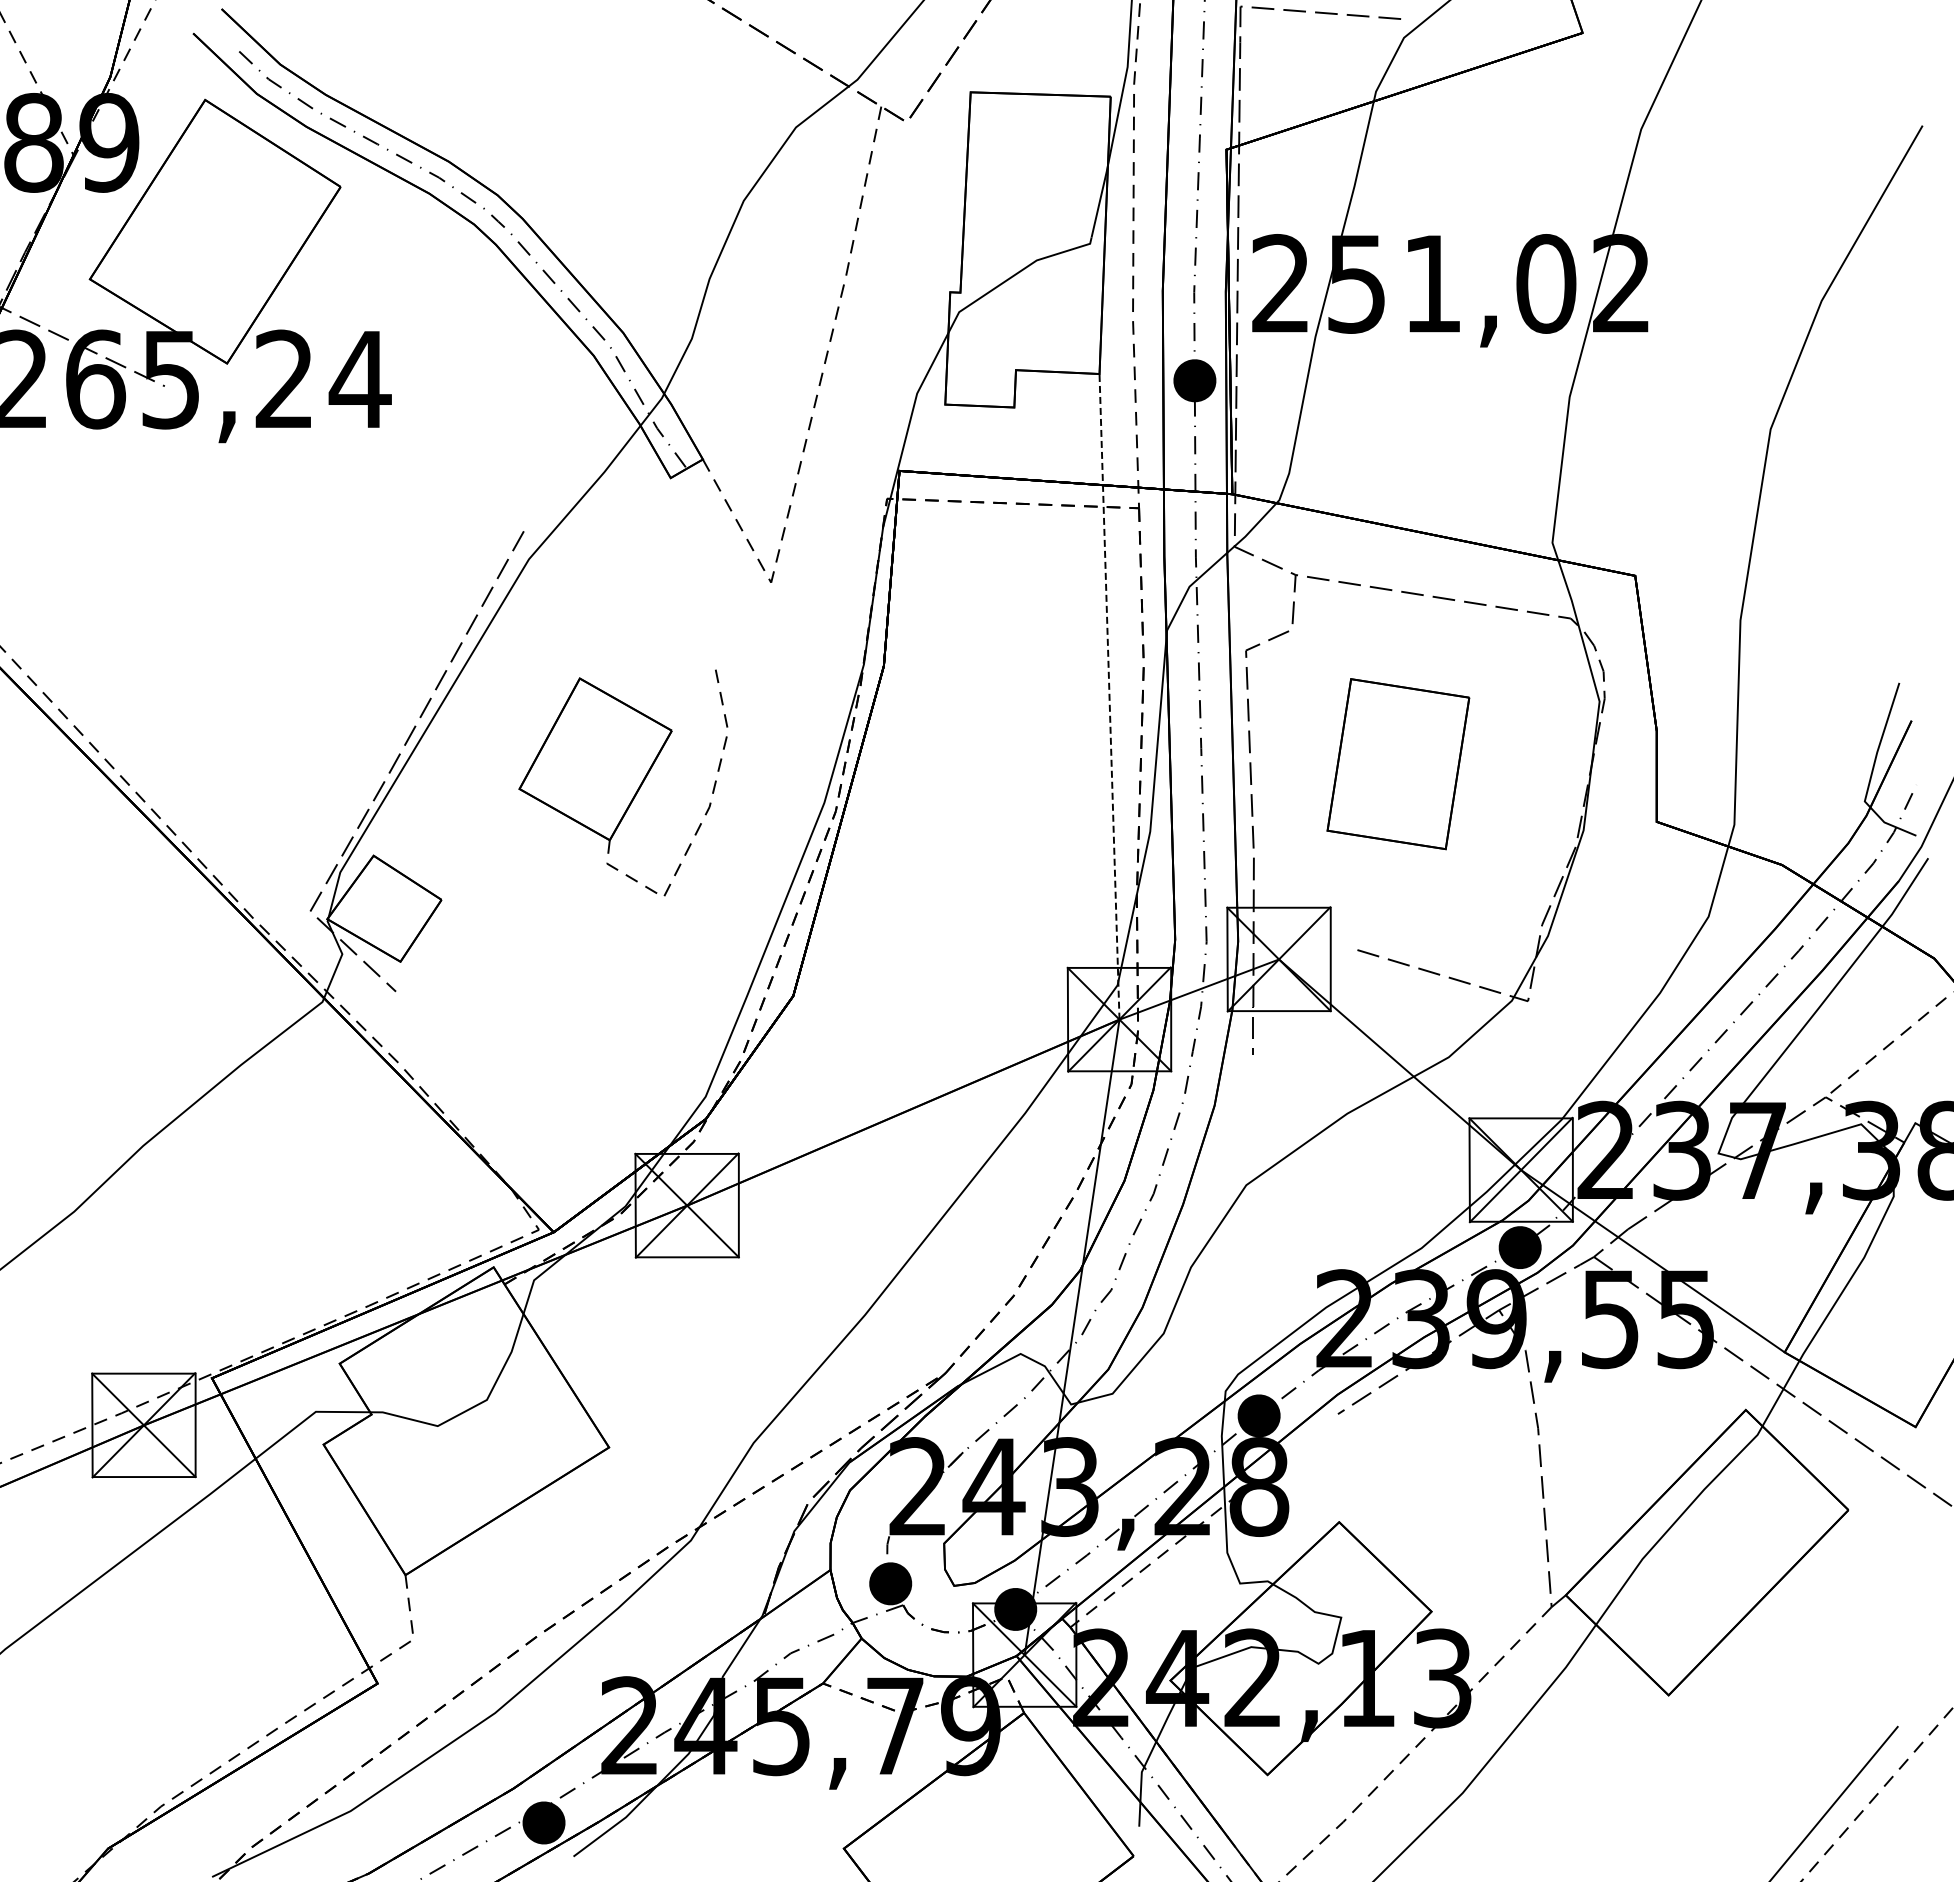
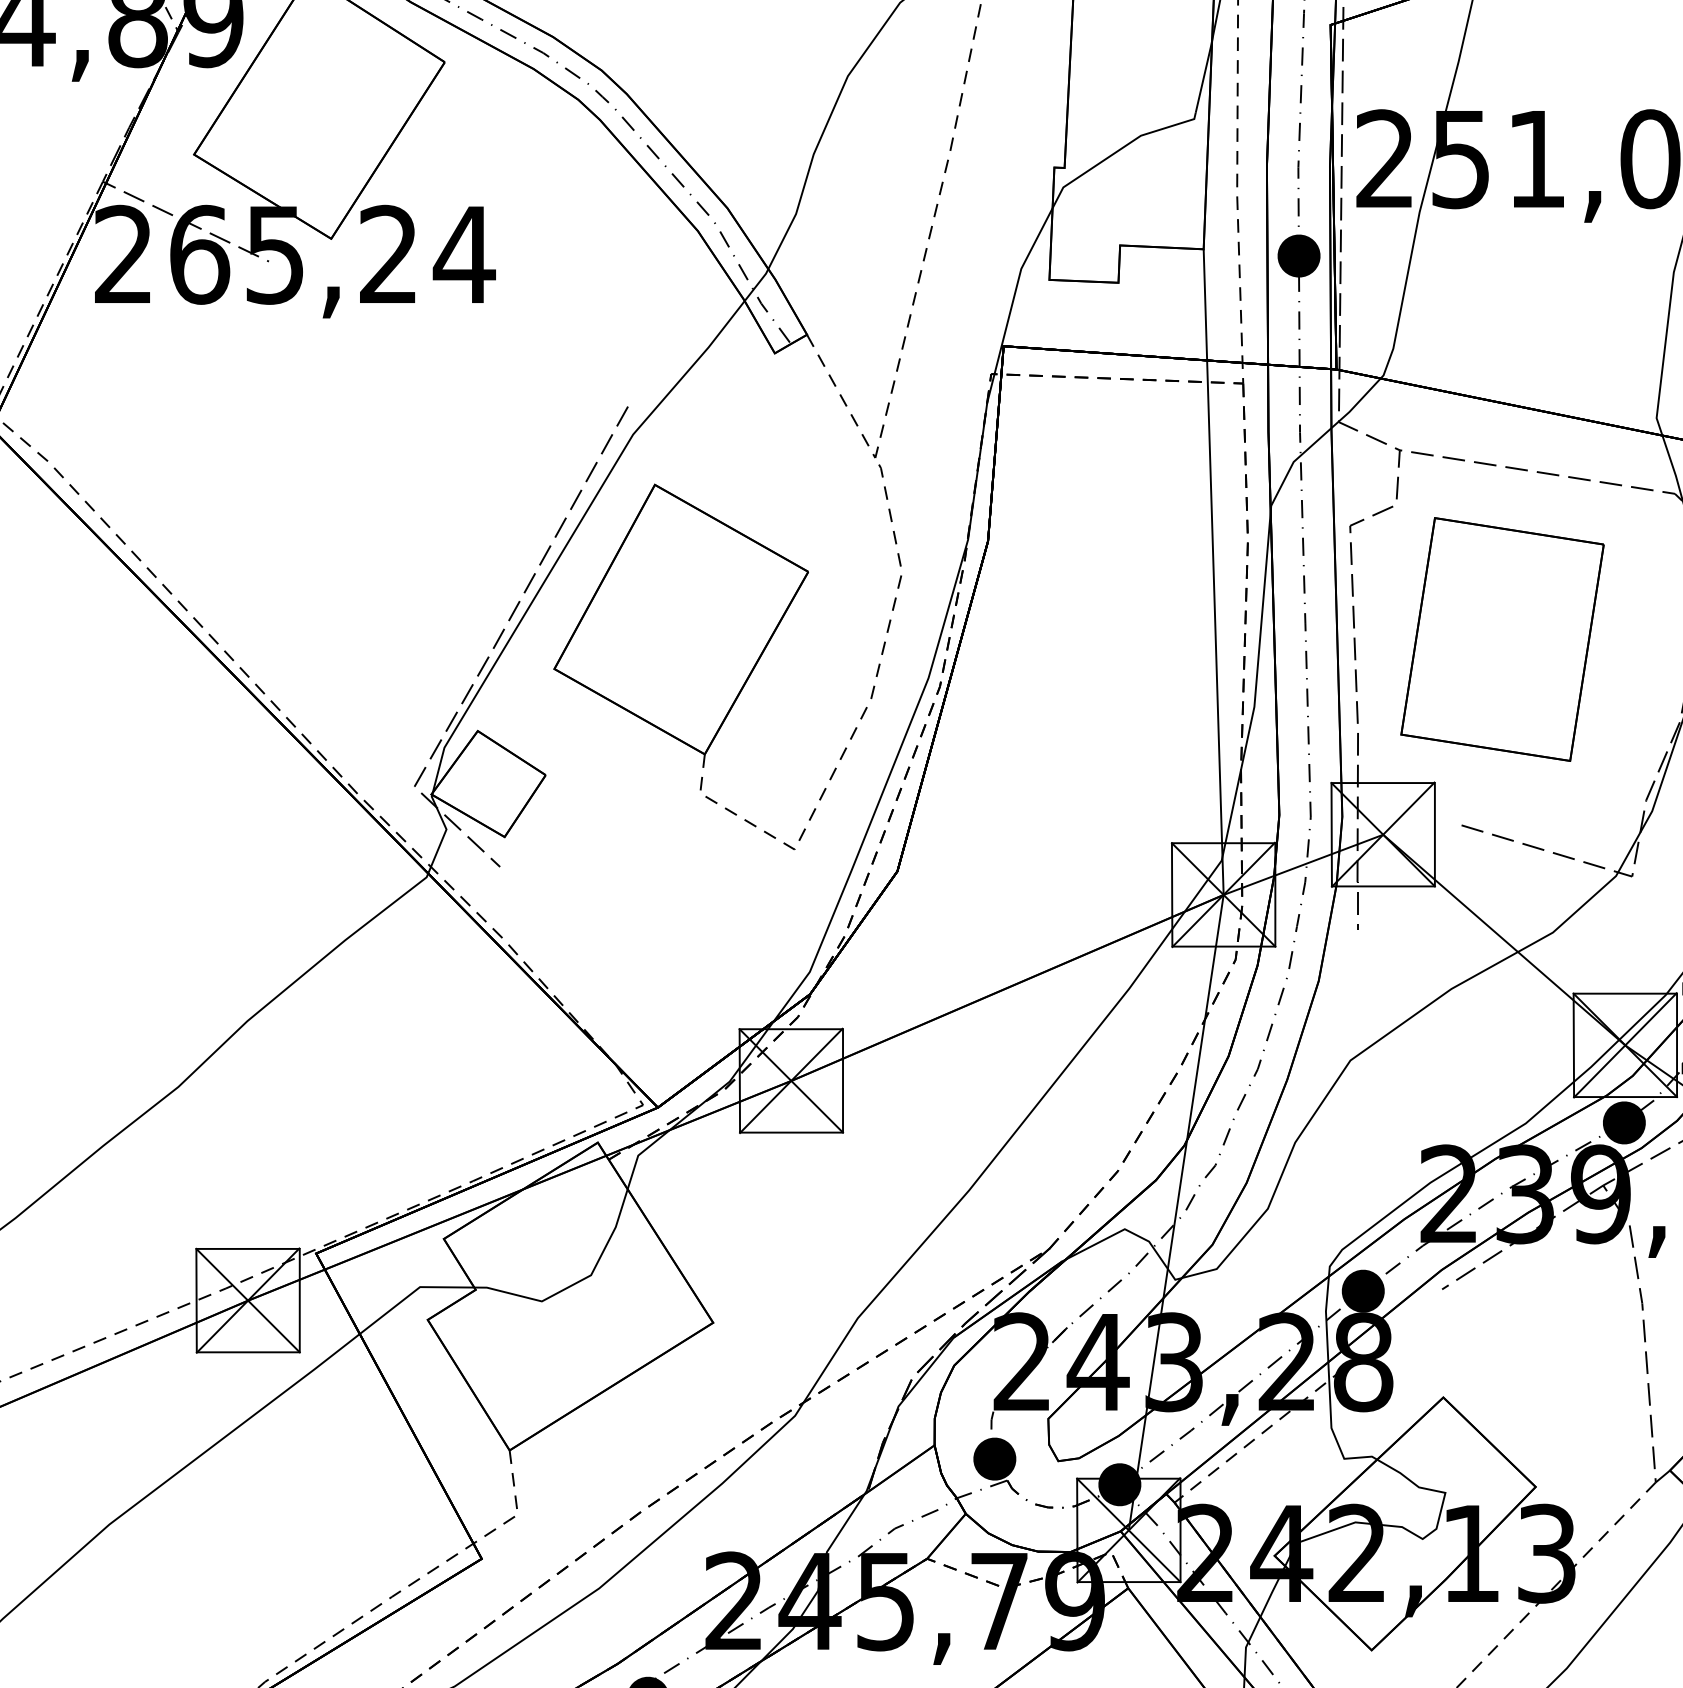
line: (1109, 696) -> (1213, 571), dashed -> solid
part: (1398, 763) -> (1502, 638), size x1.43
part: (623, 781) -> (727, 656), size x1.67

